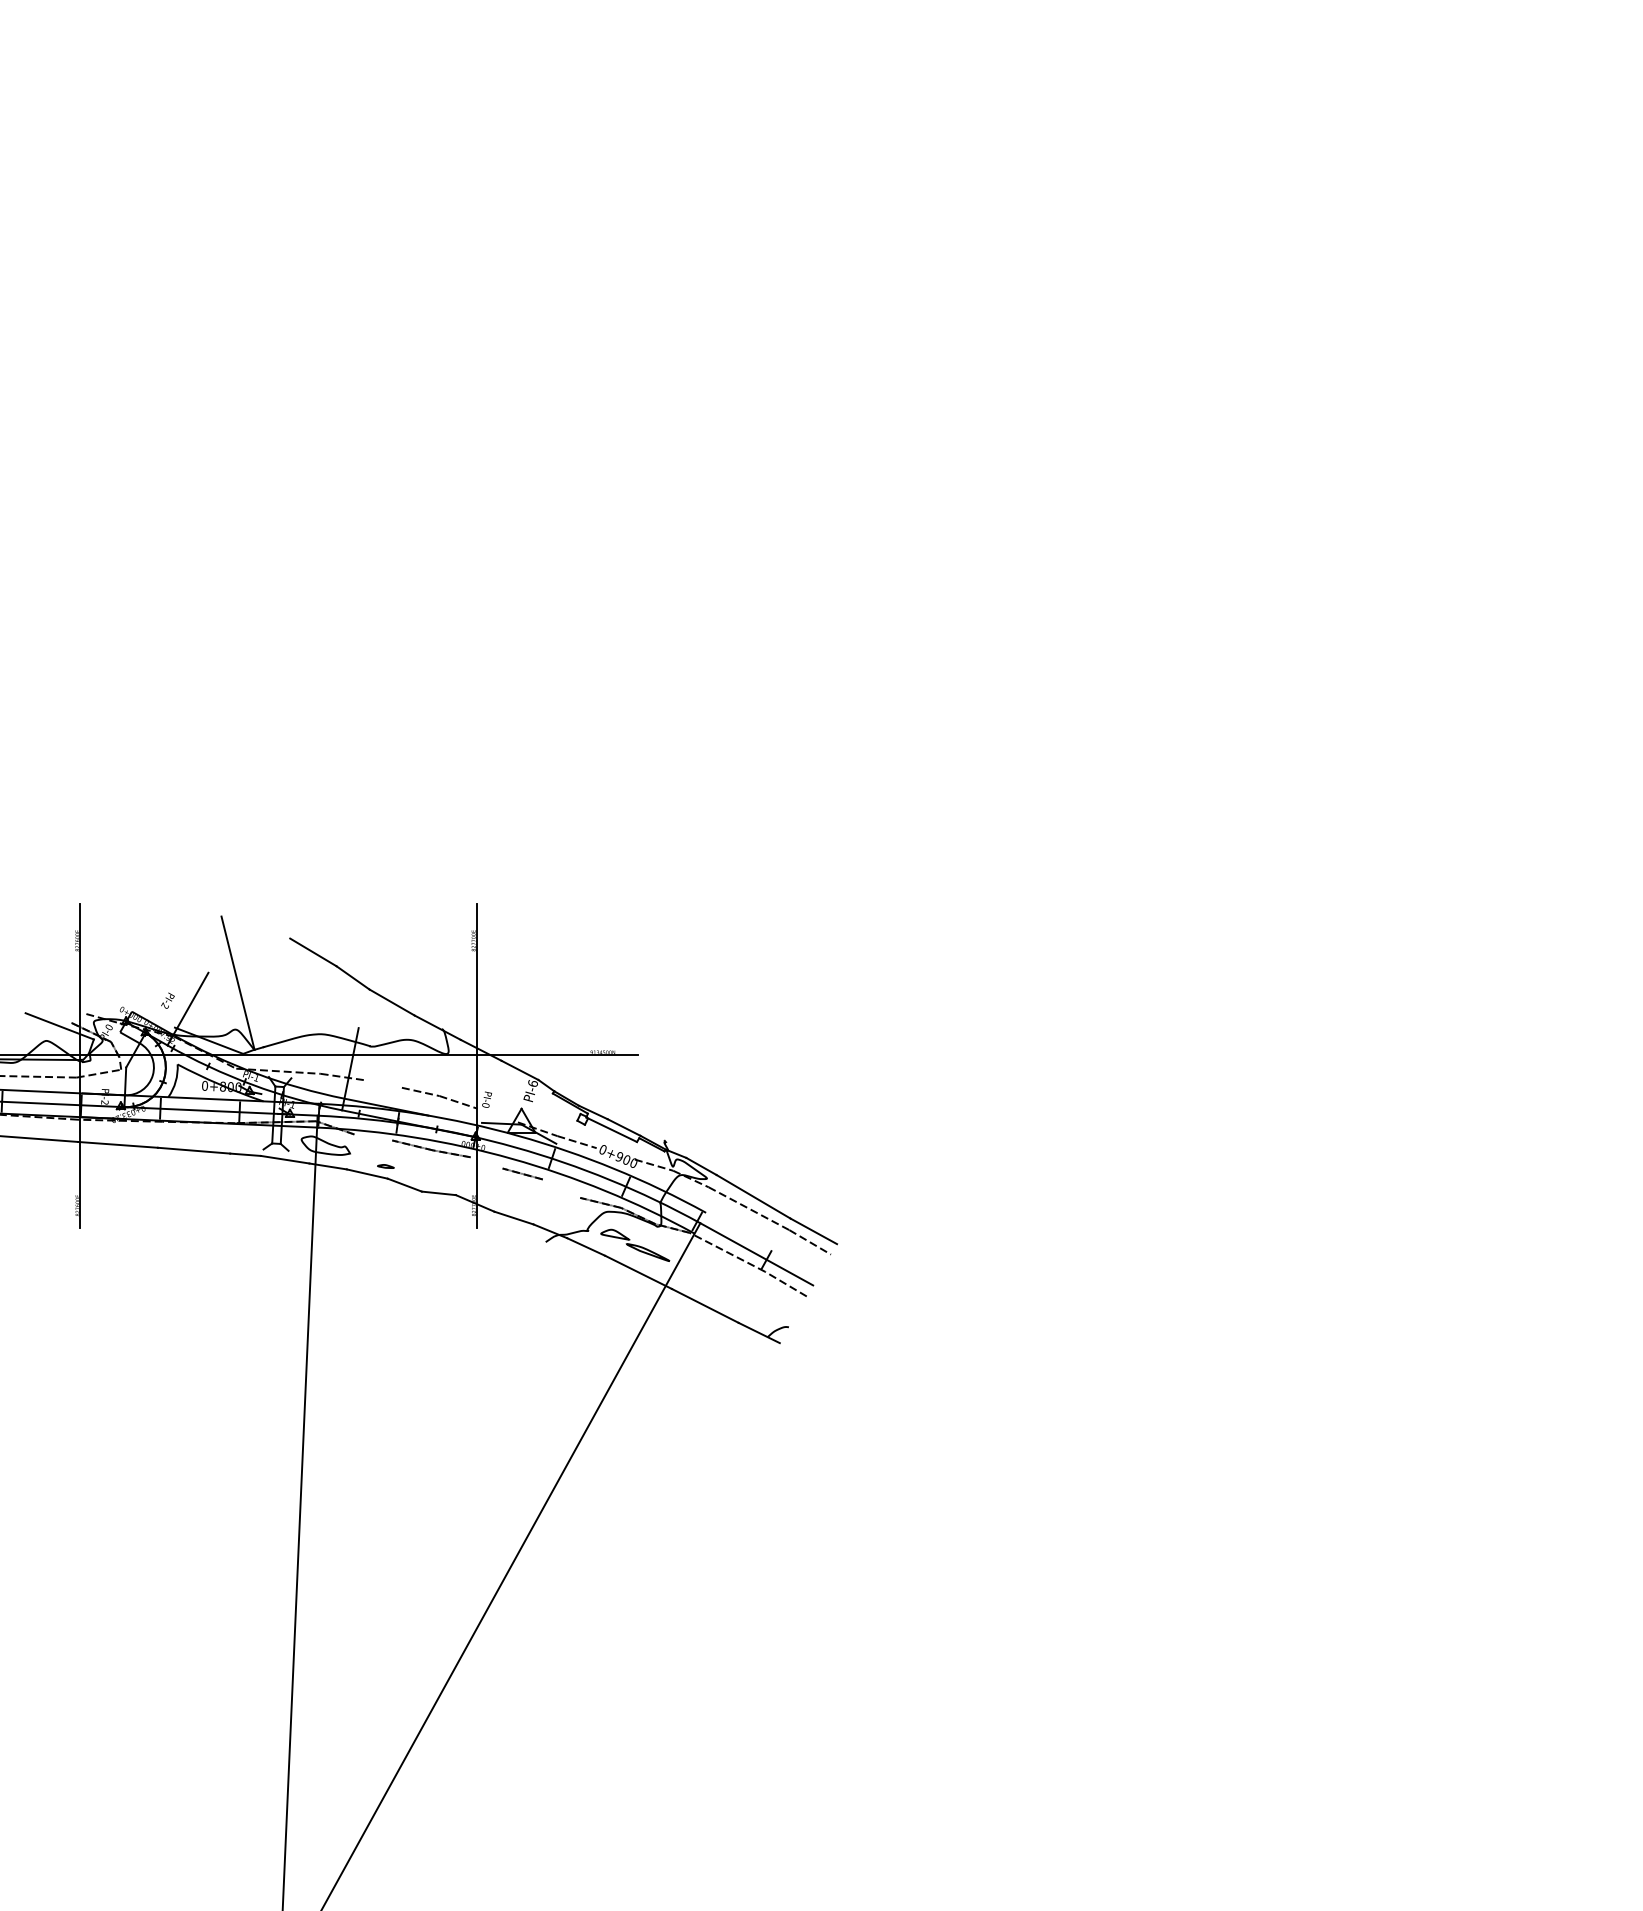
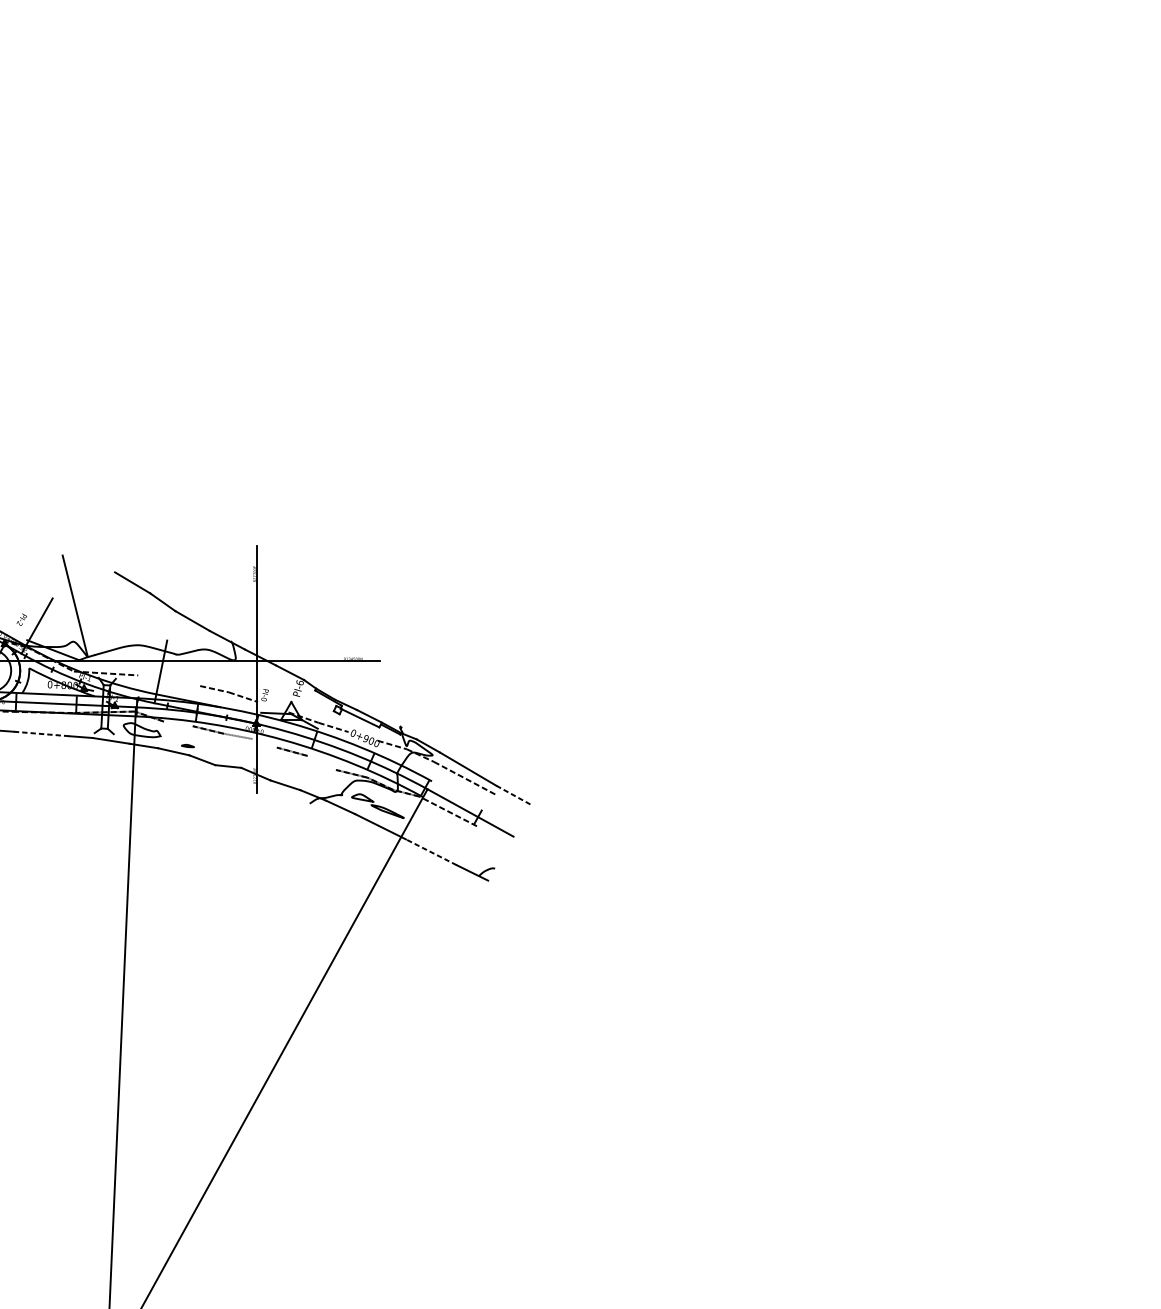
line: (341, 1076) -> (154, 677), removed
line: (193, 1150) -> (41, 733), solid -> dashed
line: (451, 1153) -> (237, 736), removed
line: (813, 1231) -> (513, 795), solid -> dashed
line: (810, 1242) -> (511, 803), removed
line: (785, 1283) -> (492, 835), removed
line: (704, 1305) -> (430, 851), solid -> dashed

